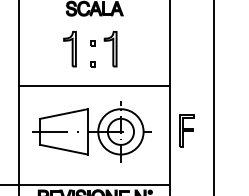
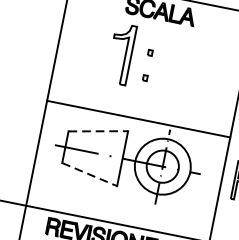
part: (69, 49) -> (120, 54), size x1.4
part: (110, 49) -> (170, 64), removed
line: (93, 85) -> (137, 118), moved
line: (64, 113) -> (98, 130), solid -> dashed
line: (64, 149) -> (90, 174), solid -> dashed

